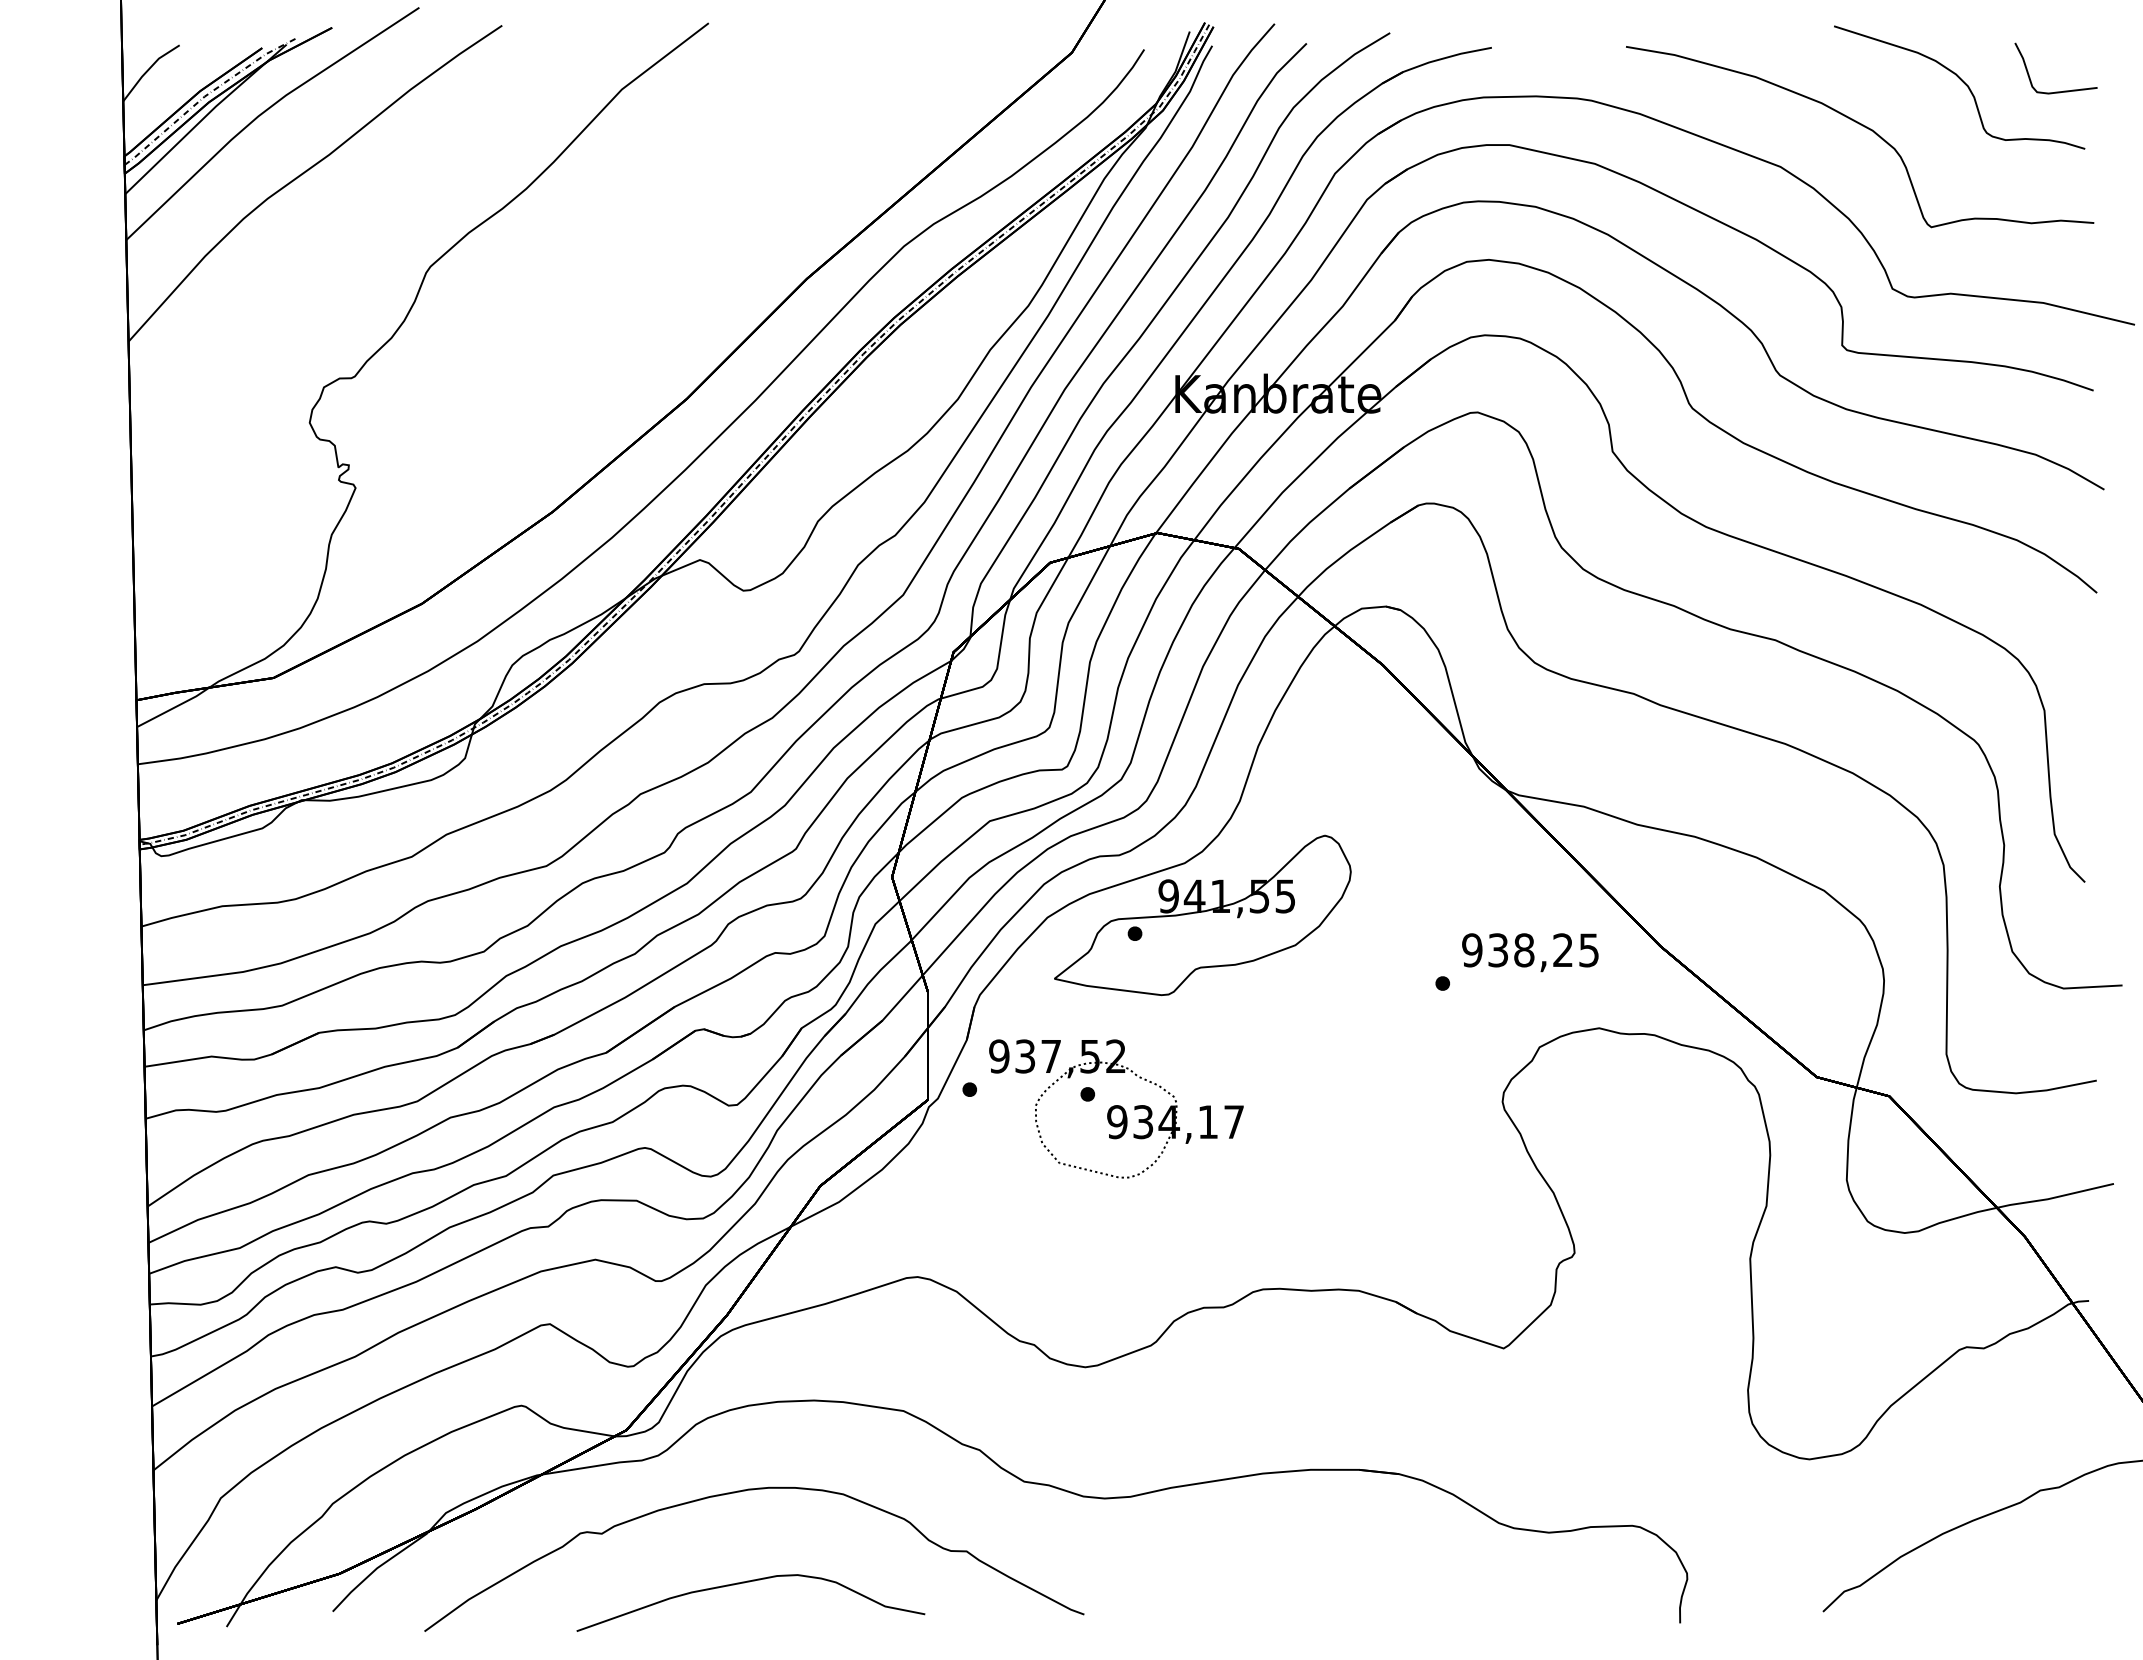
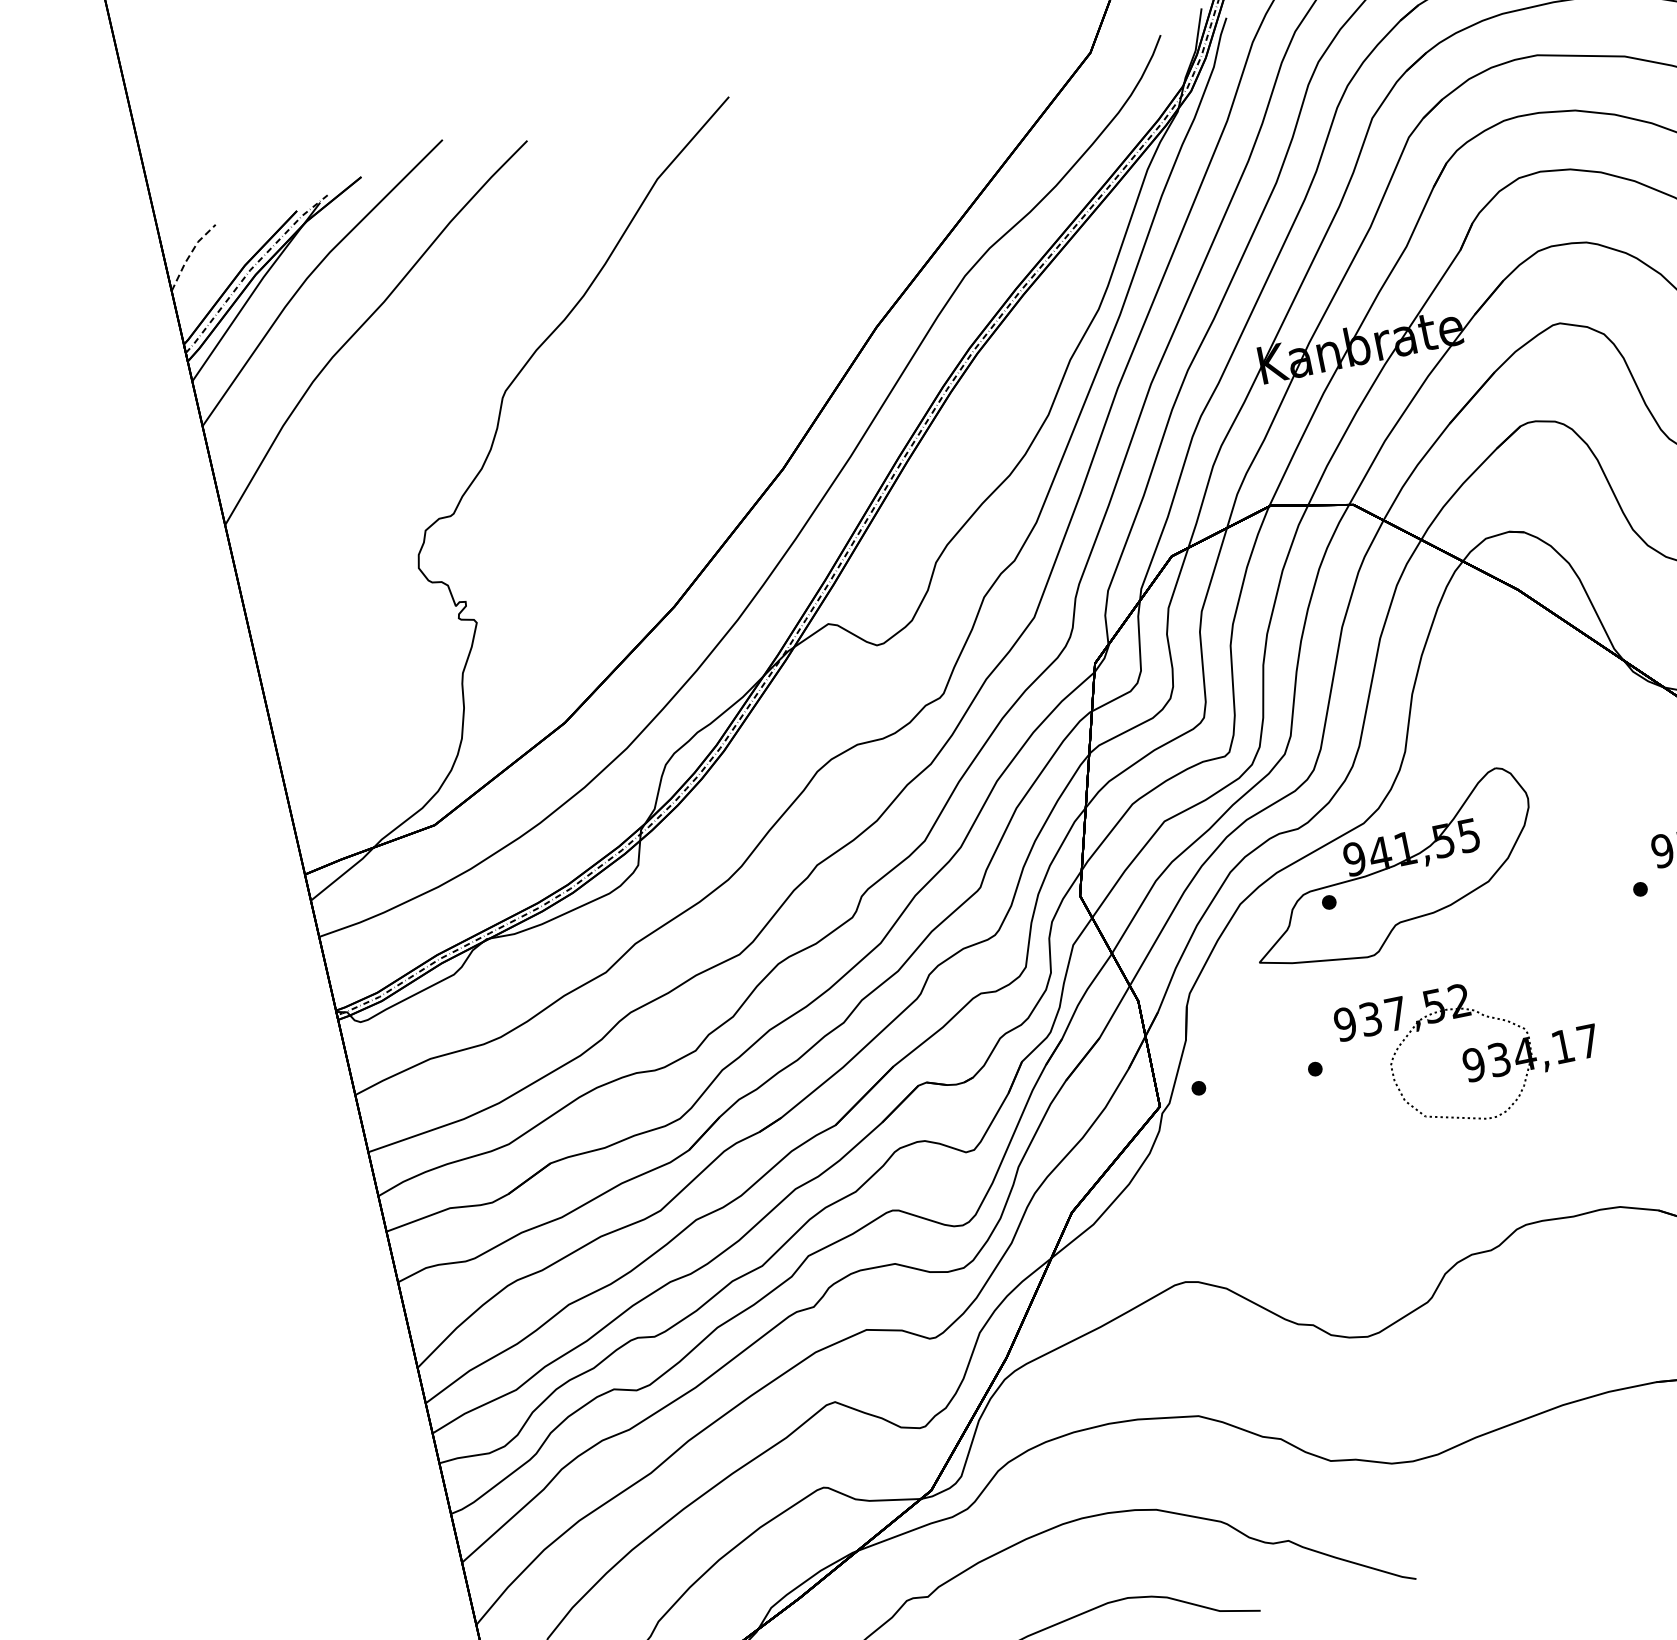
line: (148, 69) -> (190, 254), solid -> dashed
part: (1116, 1108) -> (1470, 1051), moved

